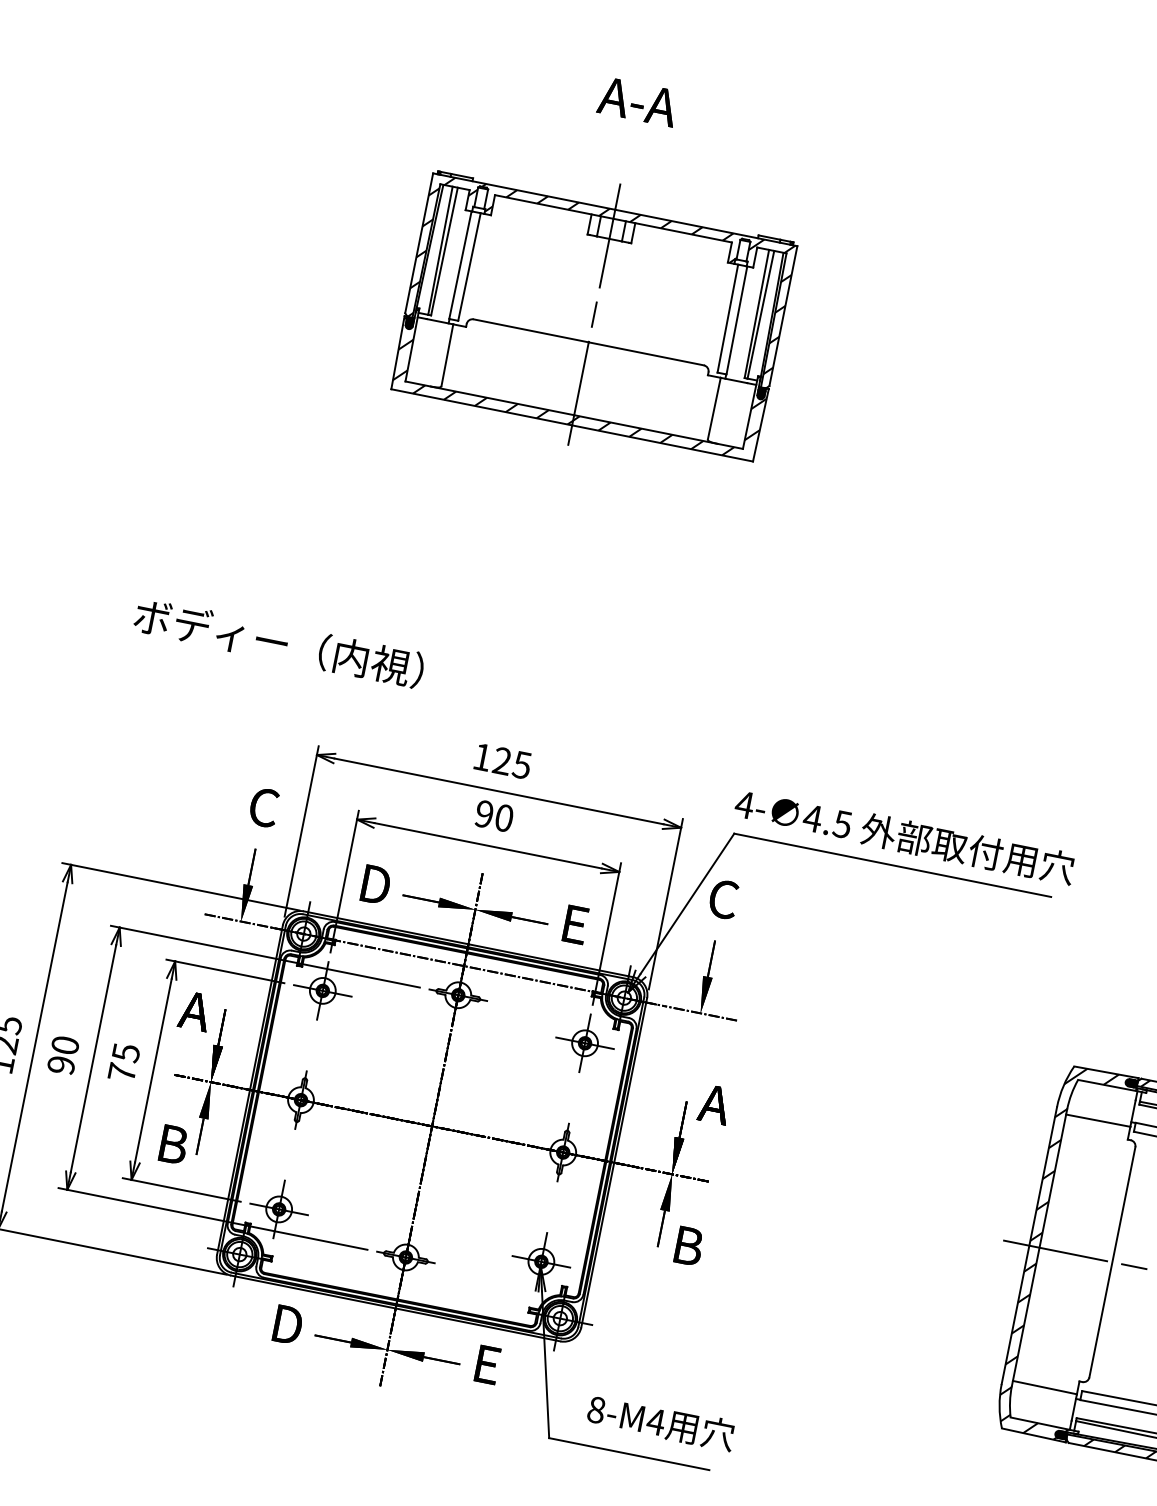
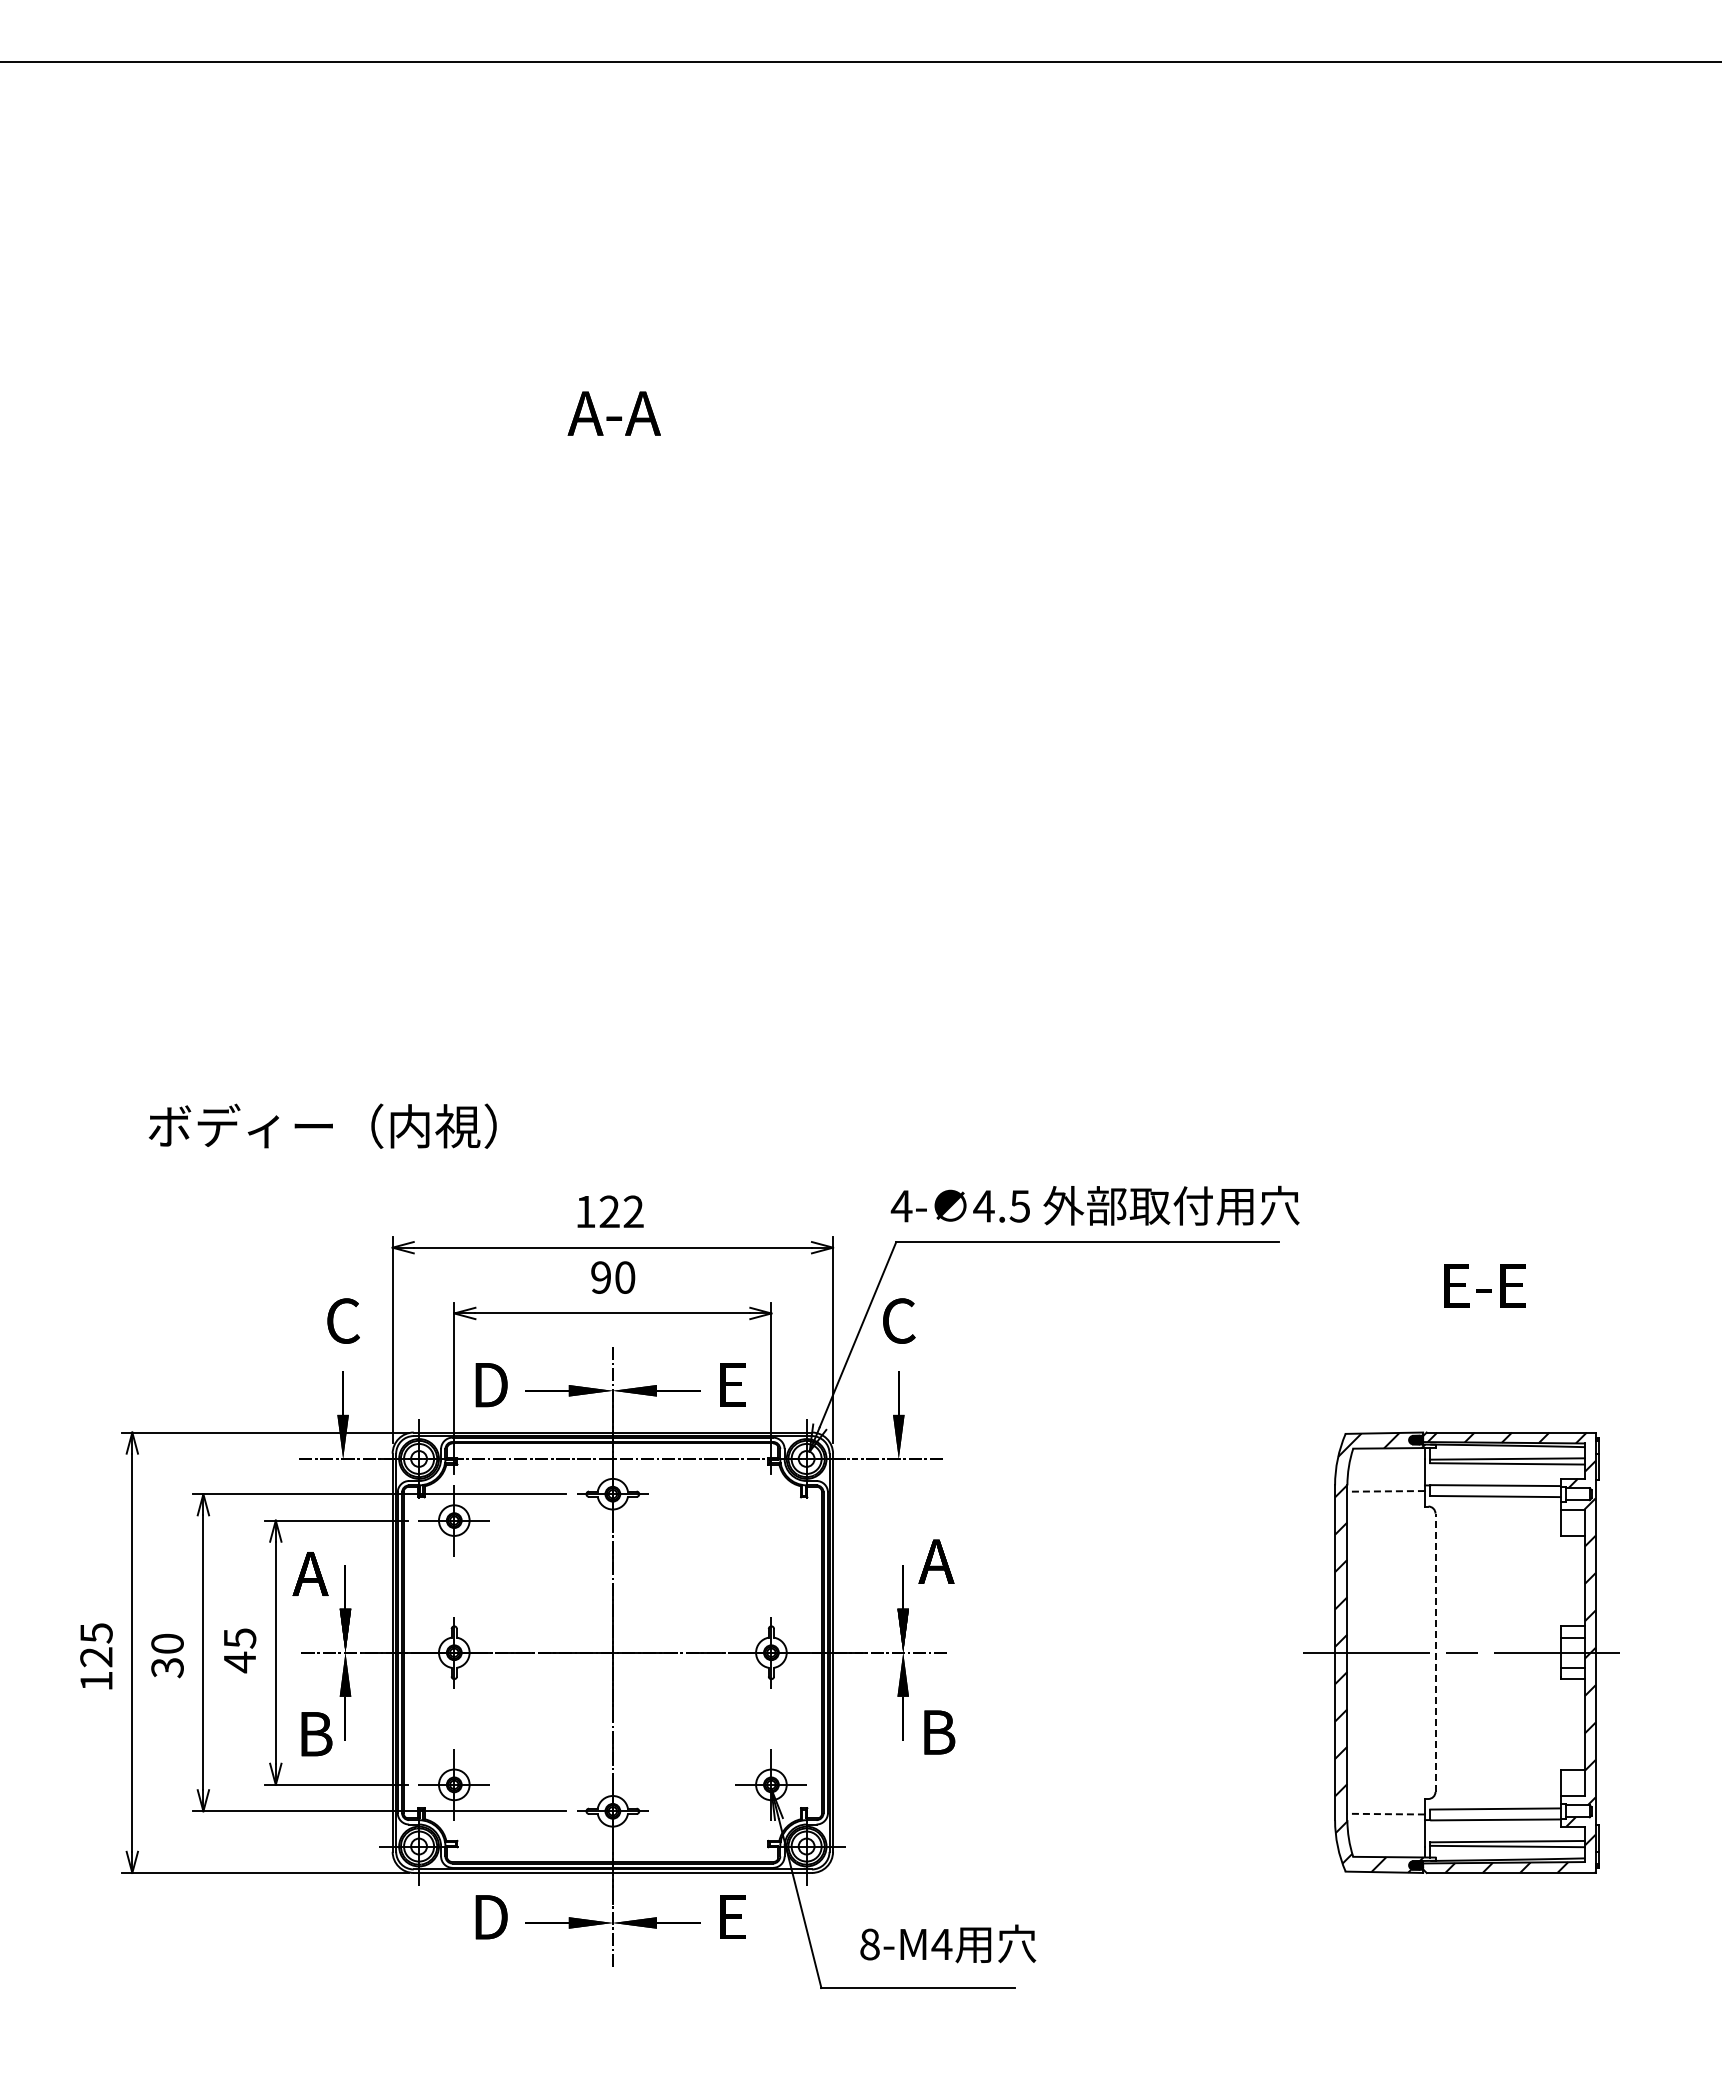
part: (593, 314) -> (612, 671), removed
text: (522, 764) -> (633, 1211), 125 -> 122
part: (584, 1043) -> (770, 1520), removed
text: (61, 1065) -> (167, 1668), 90 -> 30
text: (121, 1072) -> (239, 1662), 75 -> 45
line: (1098, 1120) -> (1386, 1491), solid -> dashed
line: (1112, 1262) -> (1435, 1652), solid -> dashed
line: (1045, 1387) -> (1386, 1814), solid -> dashed

